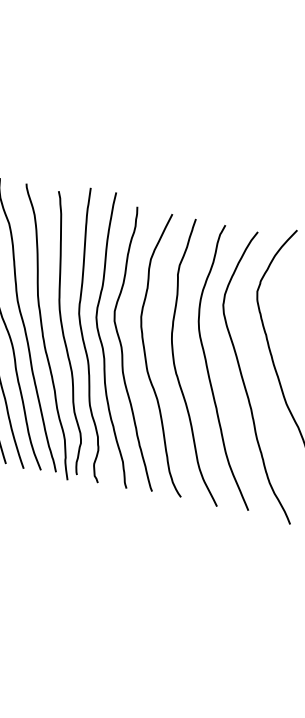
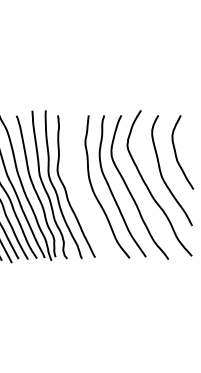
curve: (147, 353) -> (78, 188), removed

